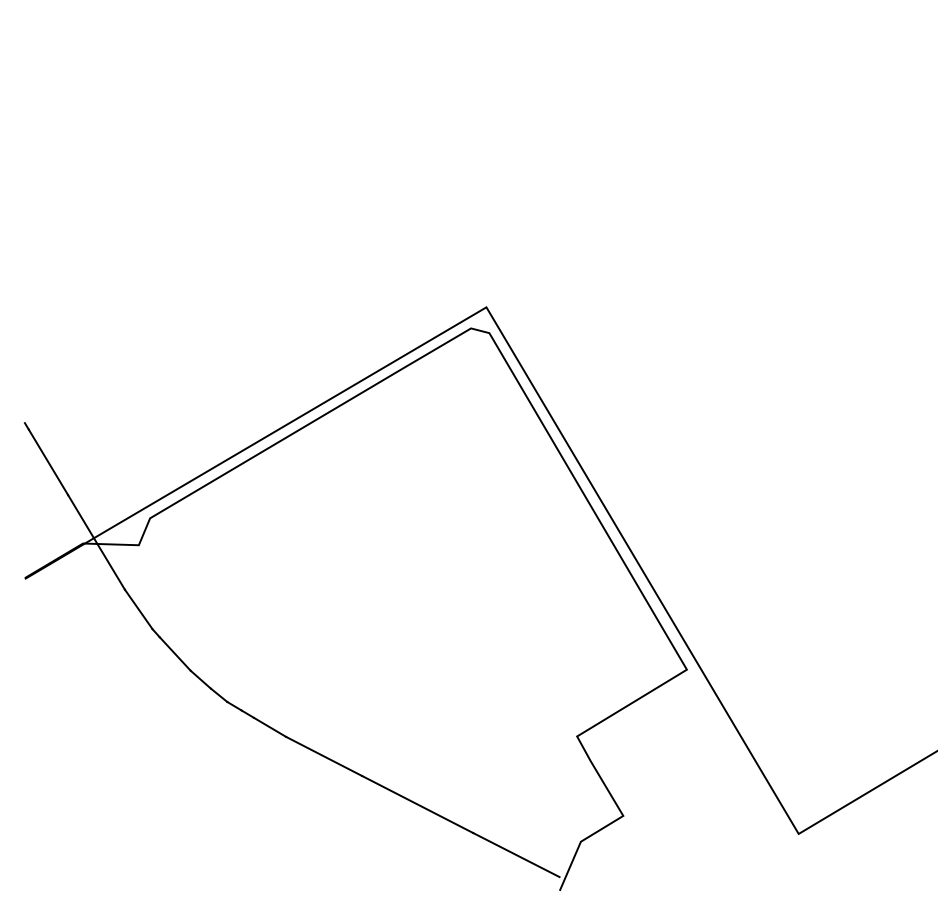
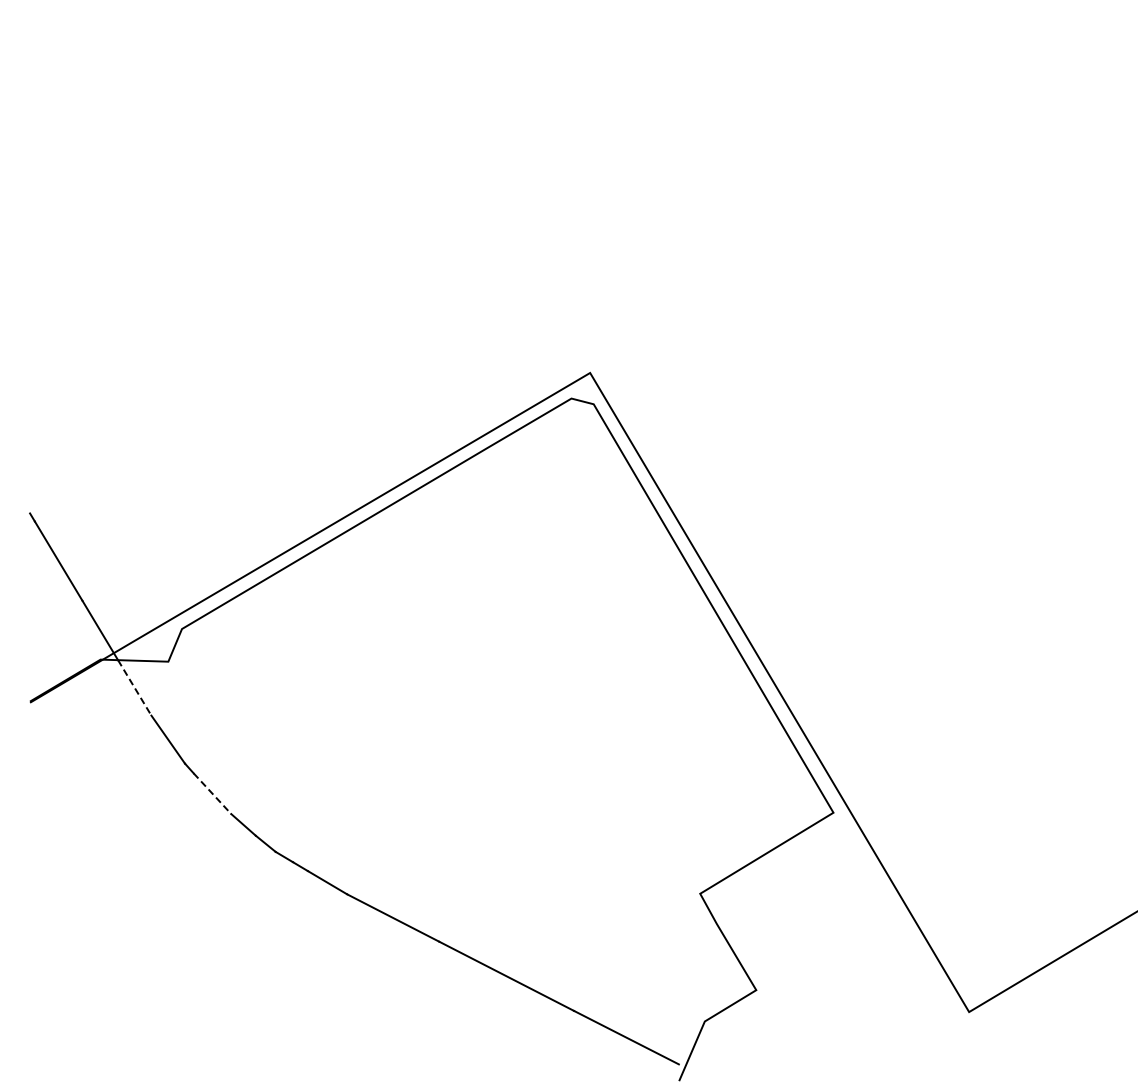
line: (111, 567) -> (135, 688), solid -> dashed
line: (175, 653) -> (212, 793), solid -> dashed

